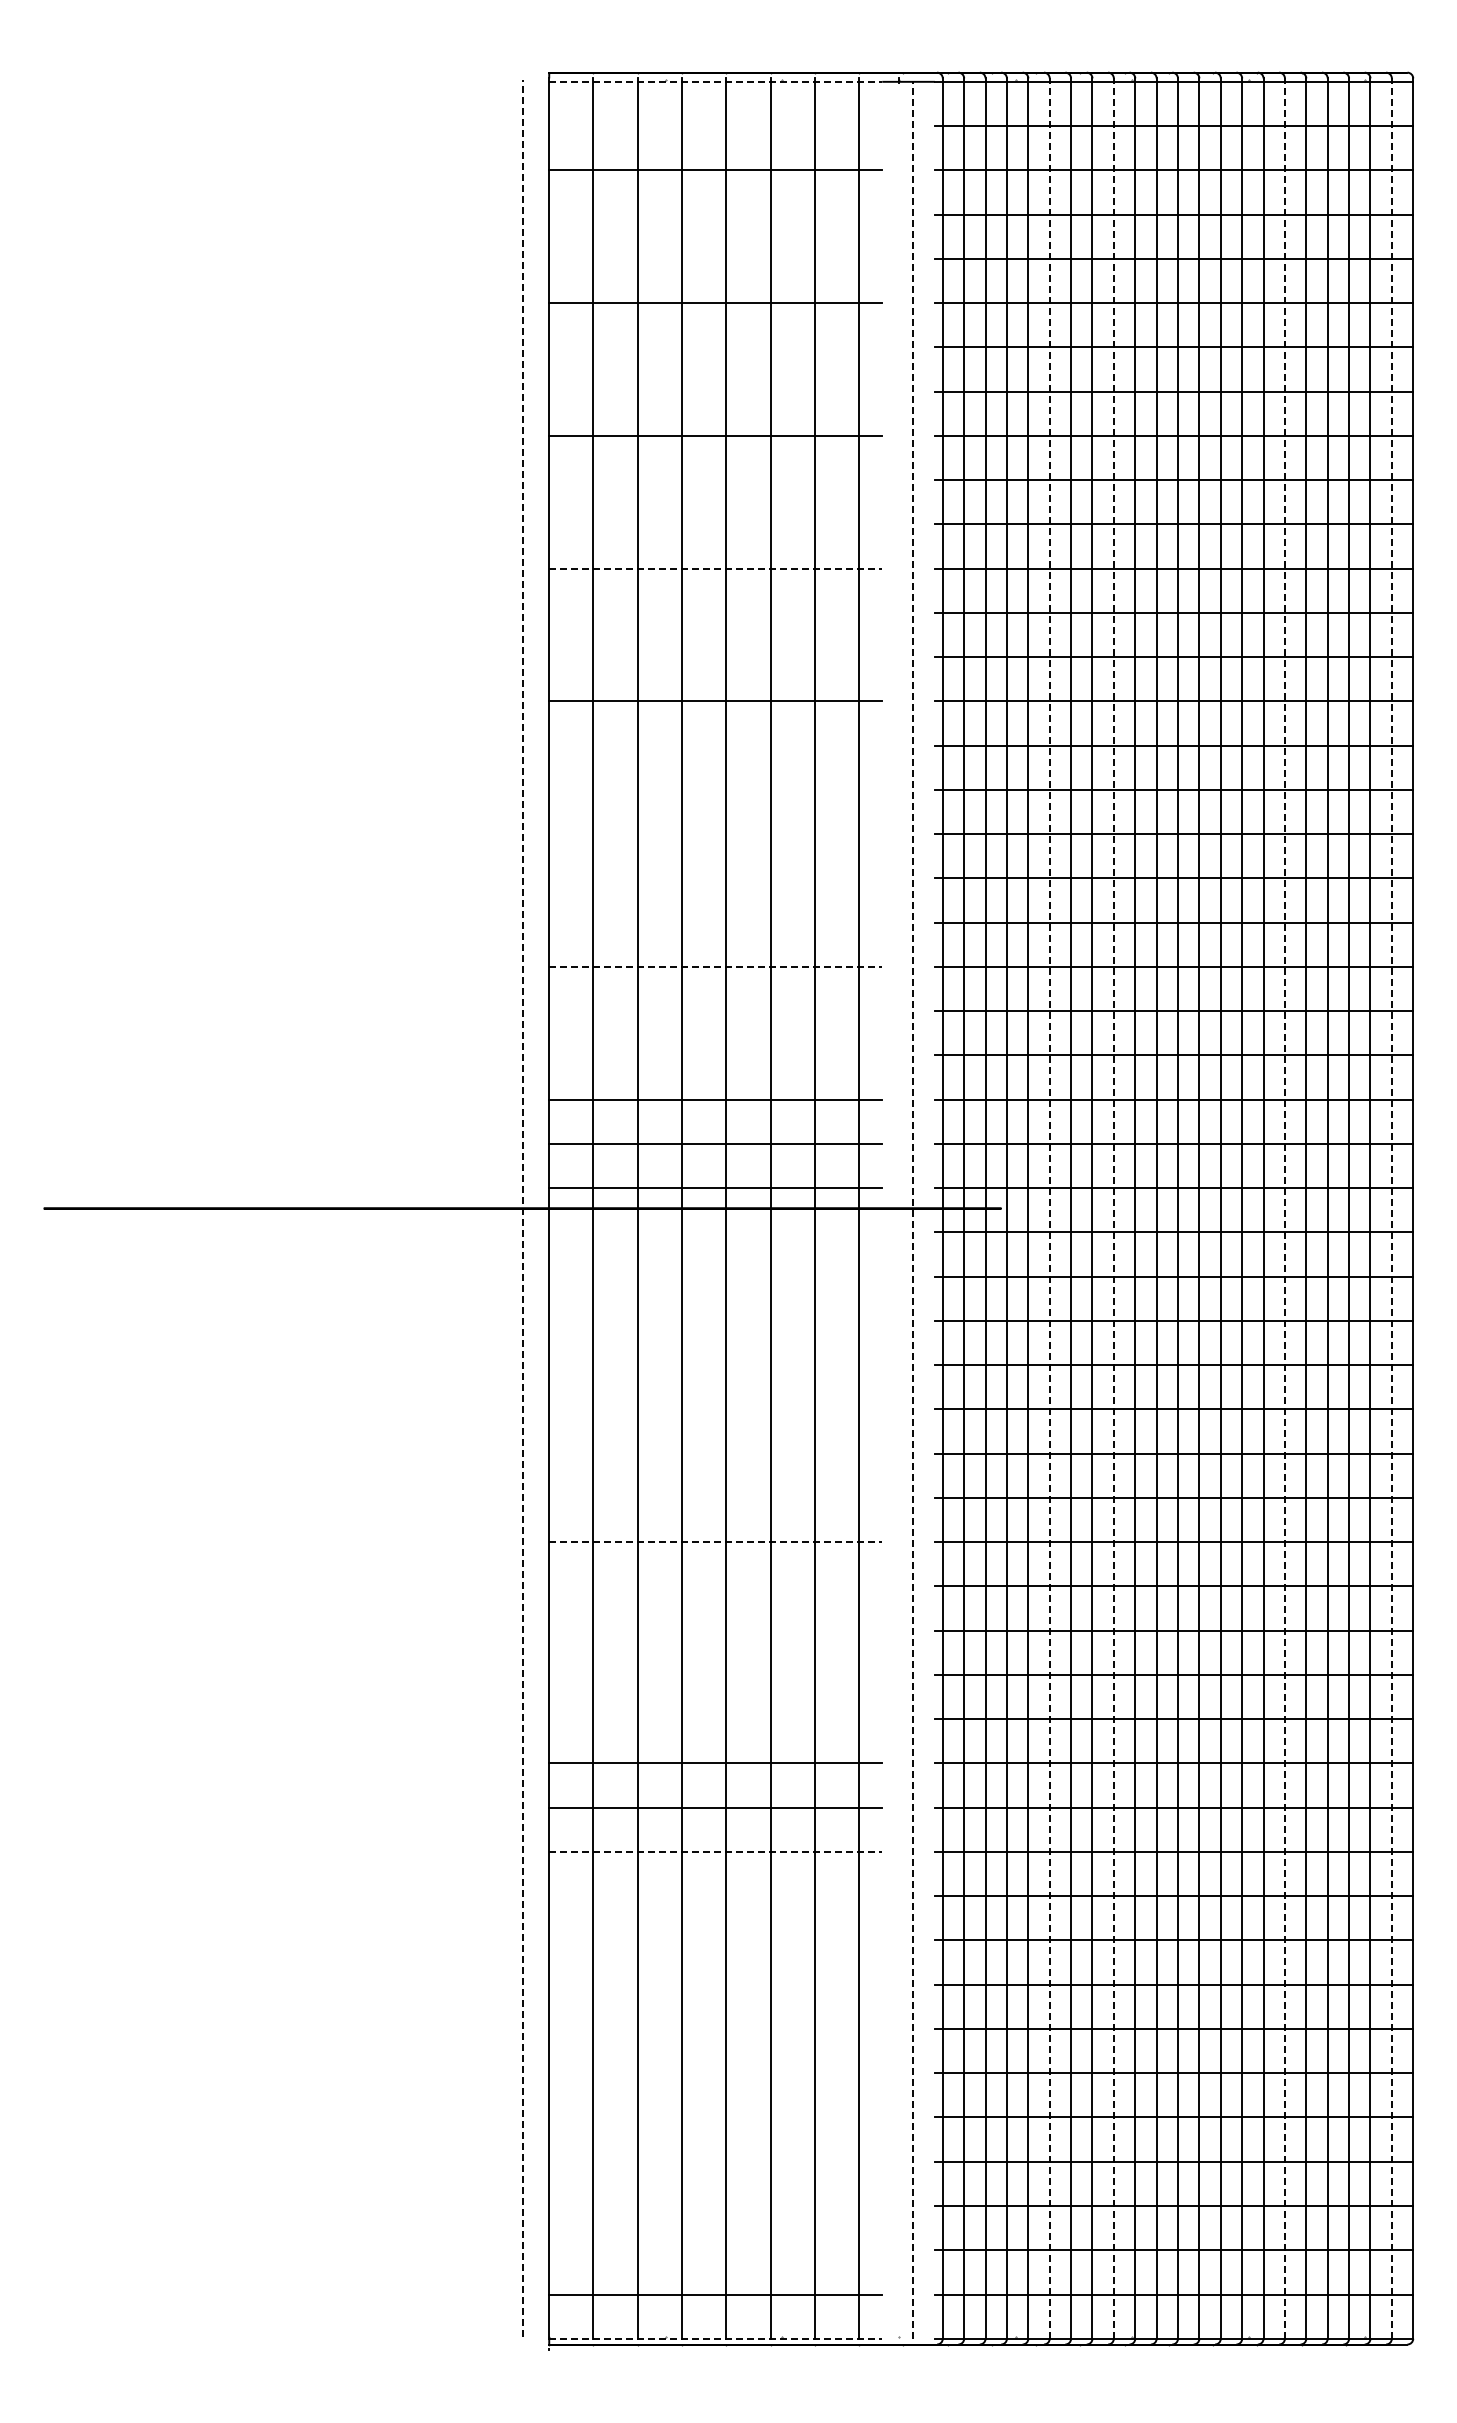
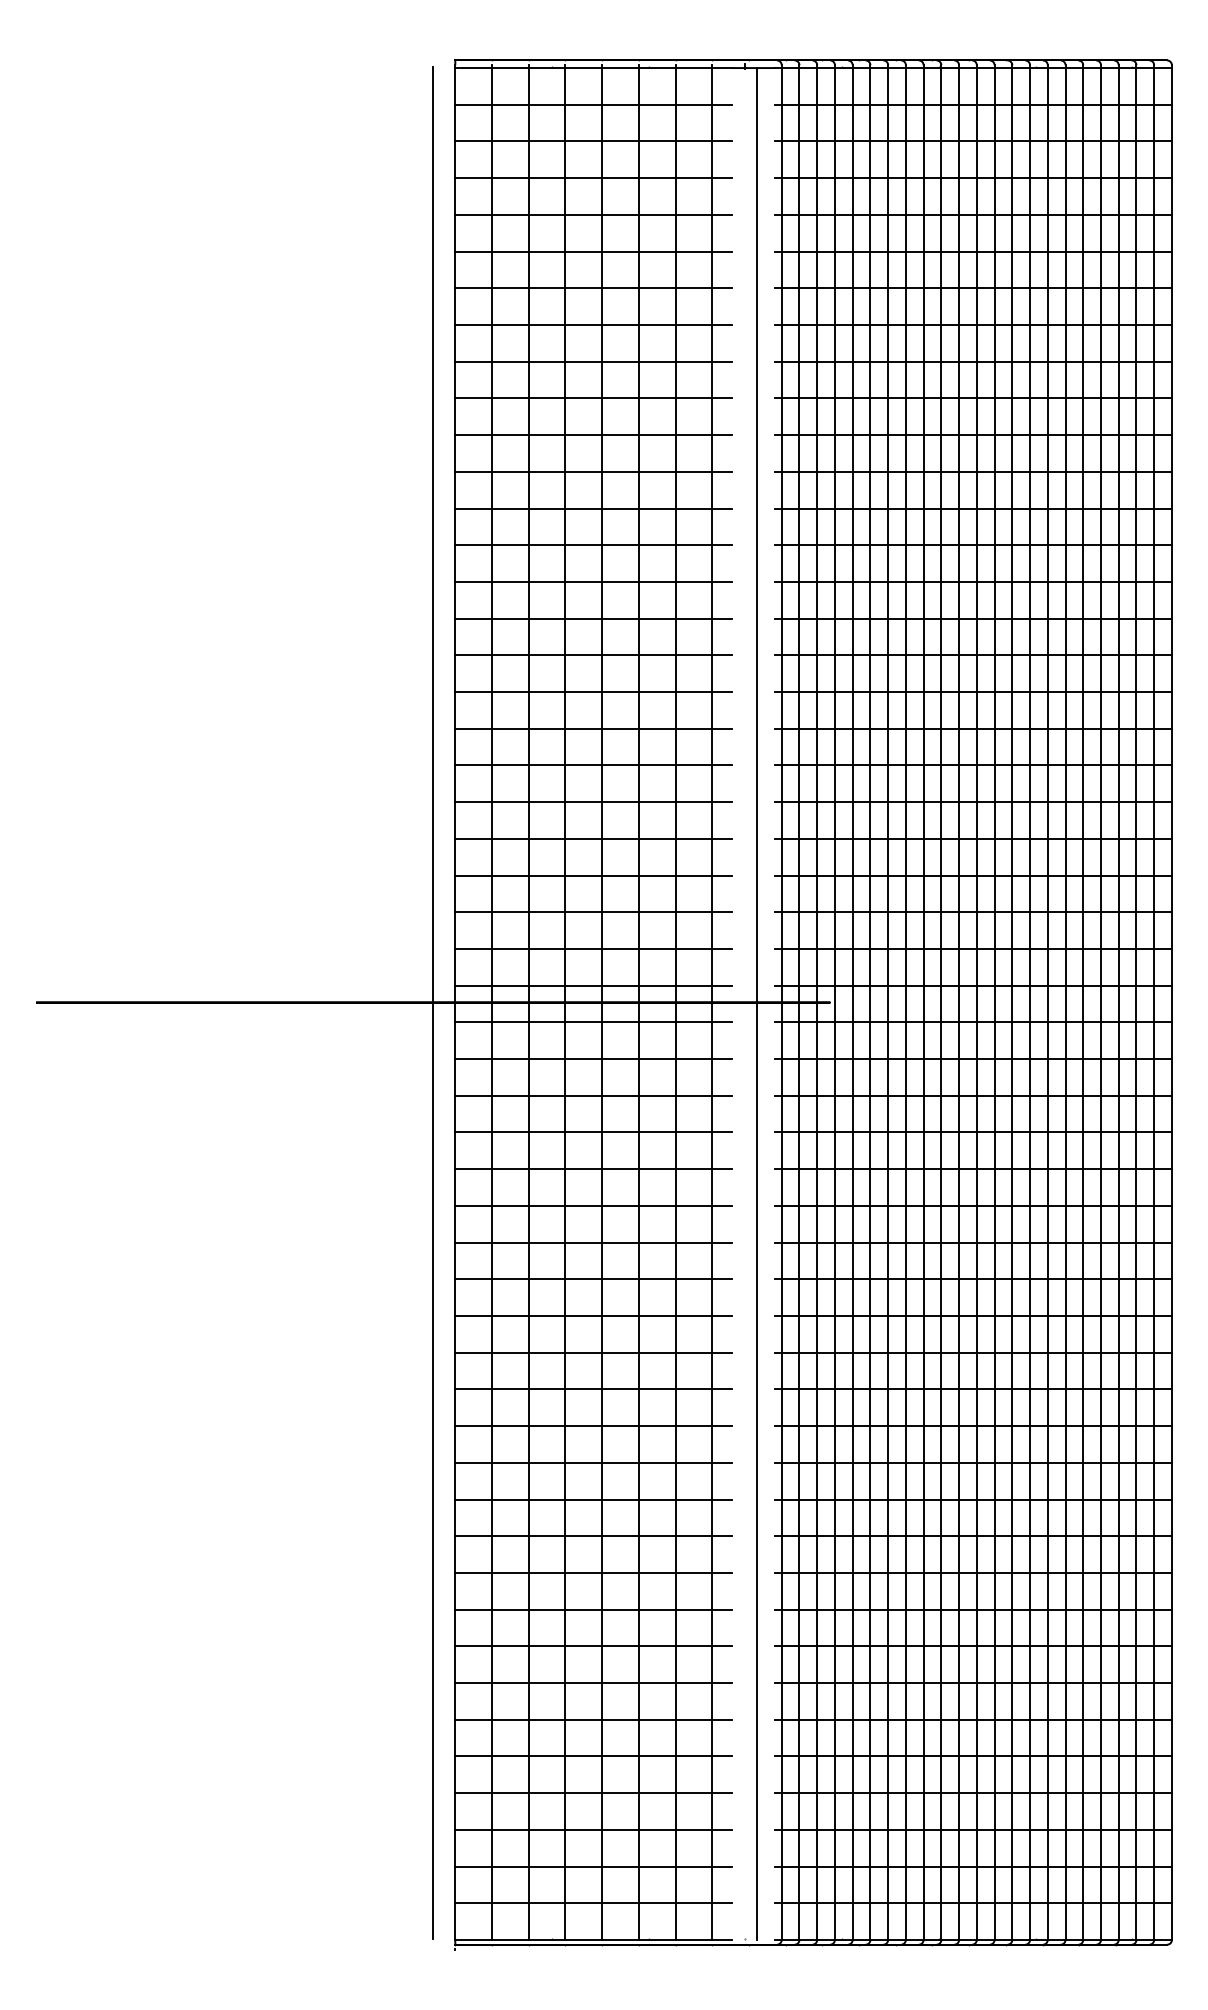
line: (715, 81) -> (593, 67), dashed -> solid
line: (715, 126) -> (593, 105), added
line: (715, 214) -> (593, 178), added
line: (715, 258) -> (593, 214), added
line: (715, 347) -> (593, 288), added
line: (715, 391) -> (593, 324), added
line: (715, 480) -> (593, 398), added
line: (715, 524) -> (593, 435), added
line: (715, 568) -> (593, 471), dashed -> solid
line: (715, 612) -> (593, 508), added
line: (715, 657) -> (593, 545), added
line: (715, 745) -> (593, 618), added
line: (715, 789) -> (593, 654), added
line: (715, 834) -> (593, 692), added
line: (715, 878) -> (593, 728), added
line: (715, 922) -> (593, 765), added
line: (715, 966) -> (593, 801), dashed -> solid
line: (715, 1011) -> (593, 839), added
line: (715, 1055) -> (593, 875), added
line: (522, 1208) -> (433, 1002), dashed -> solid
line: (1049, 1208) -> (870, 1002), dashed -> solid
line: (1113, 1208) -> (923, 1002), dashed -> solid
line: (1284, 1208) -> (1065, 1002), dashed -> solid
line: (1391, 1208) -> (1153, 1002), dashed -> solid
line: (912, 1209) -> (756, 1003), dashed -> solid
line: (715, 1232) -> (593, 1022), added
line: (715, 1276) -> (593, 1058), added
line: (715, 1320) -> (593, 1095), added
line: (715, 1365) -> (593, 1132), added
line: (715, 1409) -> (593, 1169), added
line: (715, 1453) -> (593, 1205), added
line: (715, 1497) -> (593, 1242), added
line: (715, 1542) -> (593, 1279), dashed -> solid
line: (715, 1586) -> (593, 1316), added
line: (715, 1630) -> (593, 1352), added
line: (715, 1674) -> (593, 1389), added
line: (715, 1719) -> (593, 1426), added
line: (715, 1851) -> (593, 1535), dashed -> solid
line: (715, 1896) -> (593, 1573), added
line: (715, 1940) -> (593, 1609), added
line: (715, 1984) -> (593, 1646), added
line: (715, 2028) -> (593, 1682), added
line: (715, 2073) -> (593, 1719), added
line: (715, 2117) -> (593, 1756), added
line: (715, 2161) -> (593, 1792), added
line: (715, 2206) -> (593, 1830), added
line: (715, 2250) -> (593, 1866), added
line: (715, 2338) -> (593, 1939), dashed -> solid

